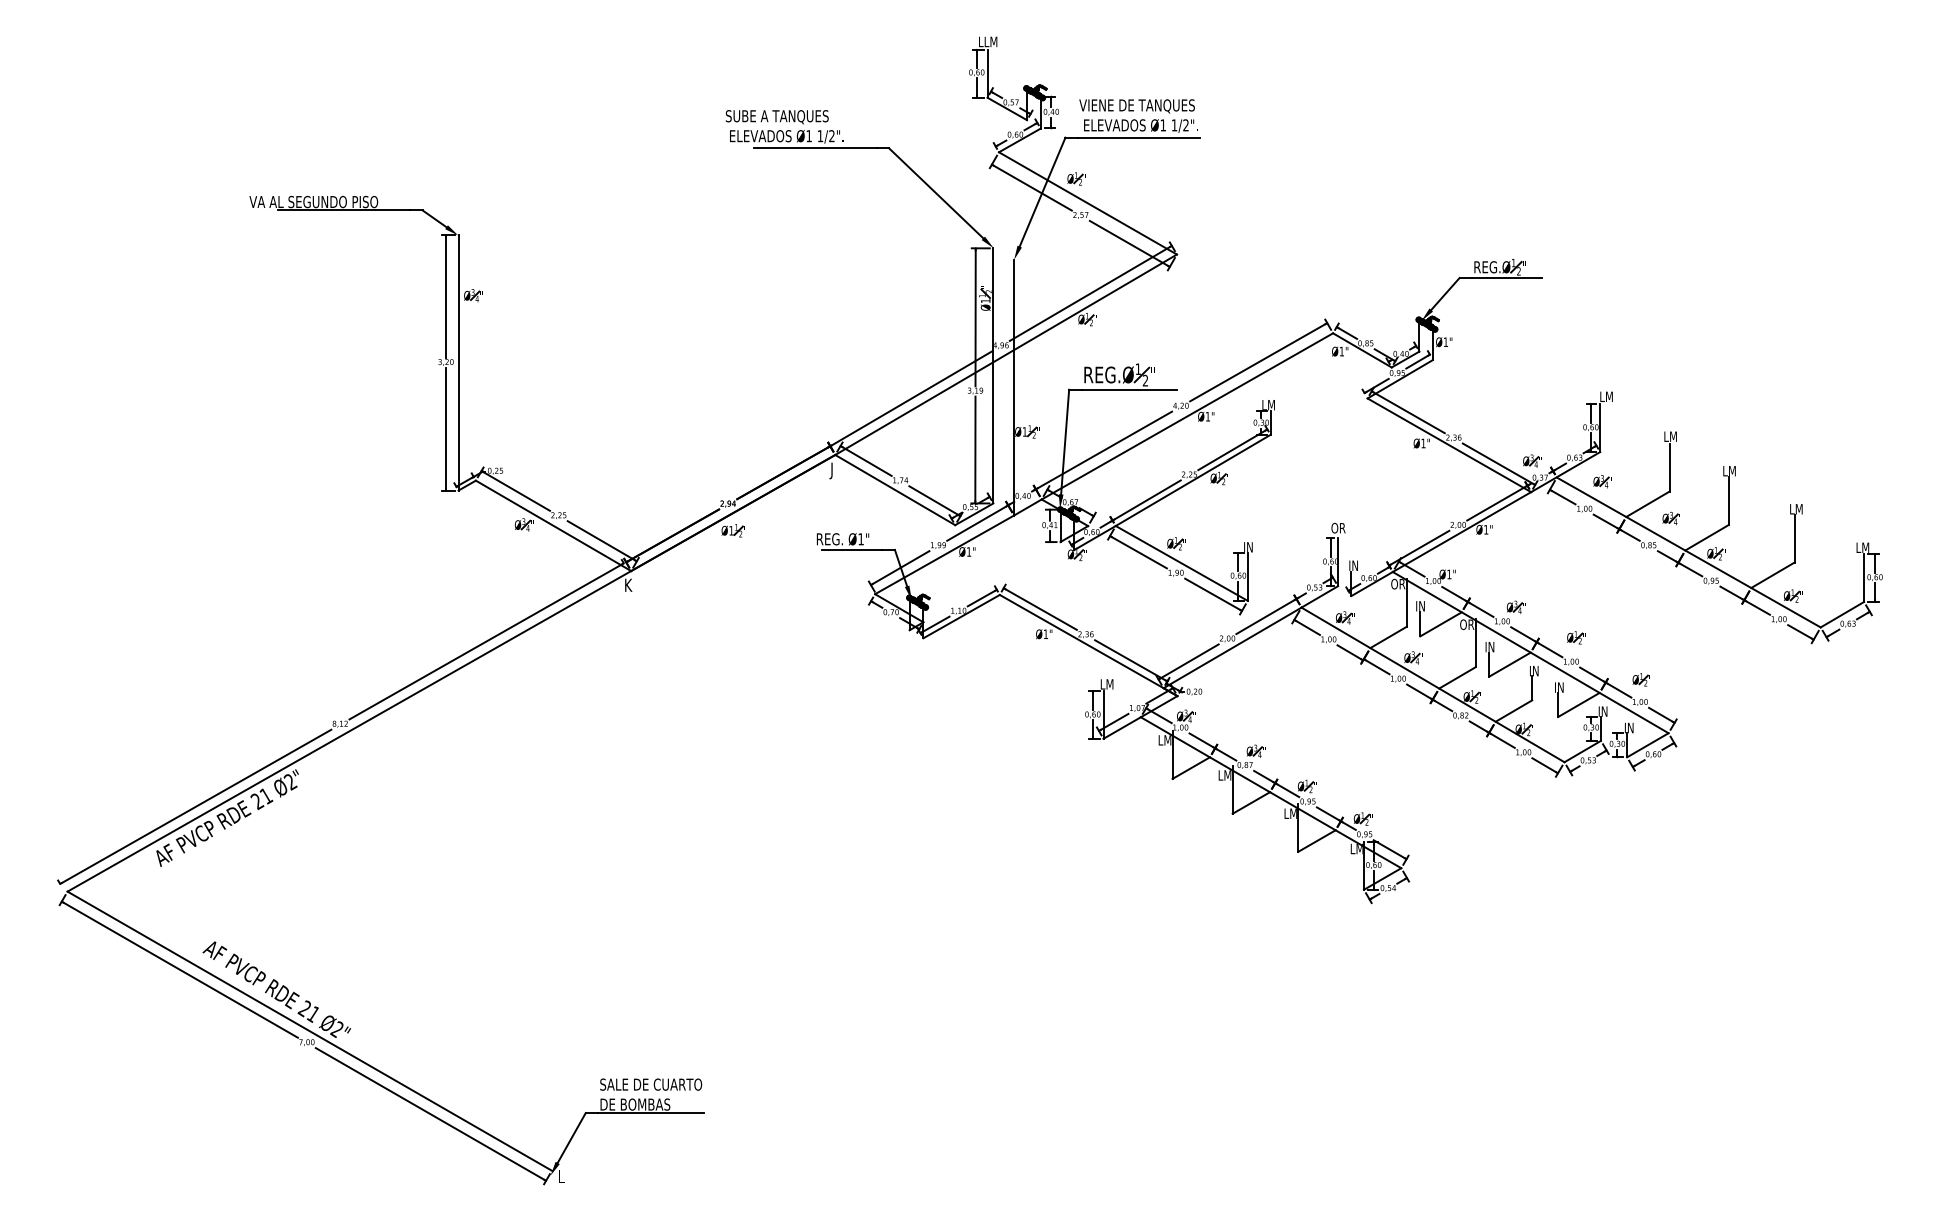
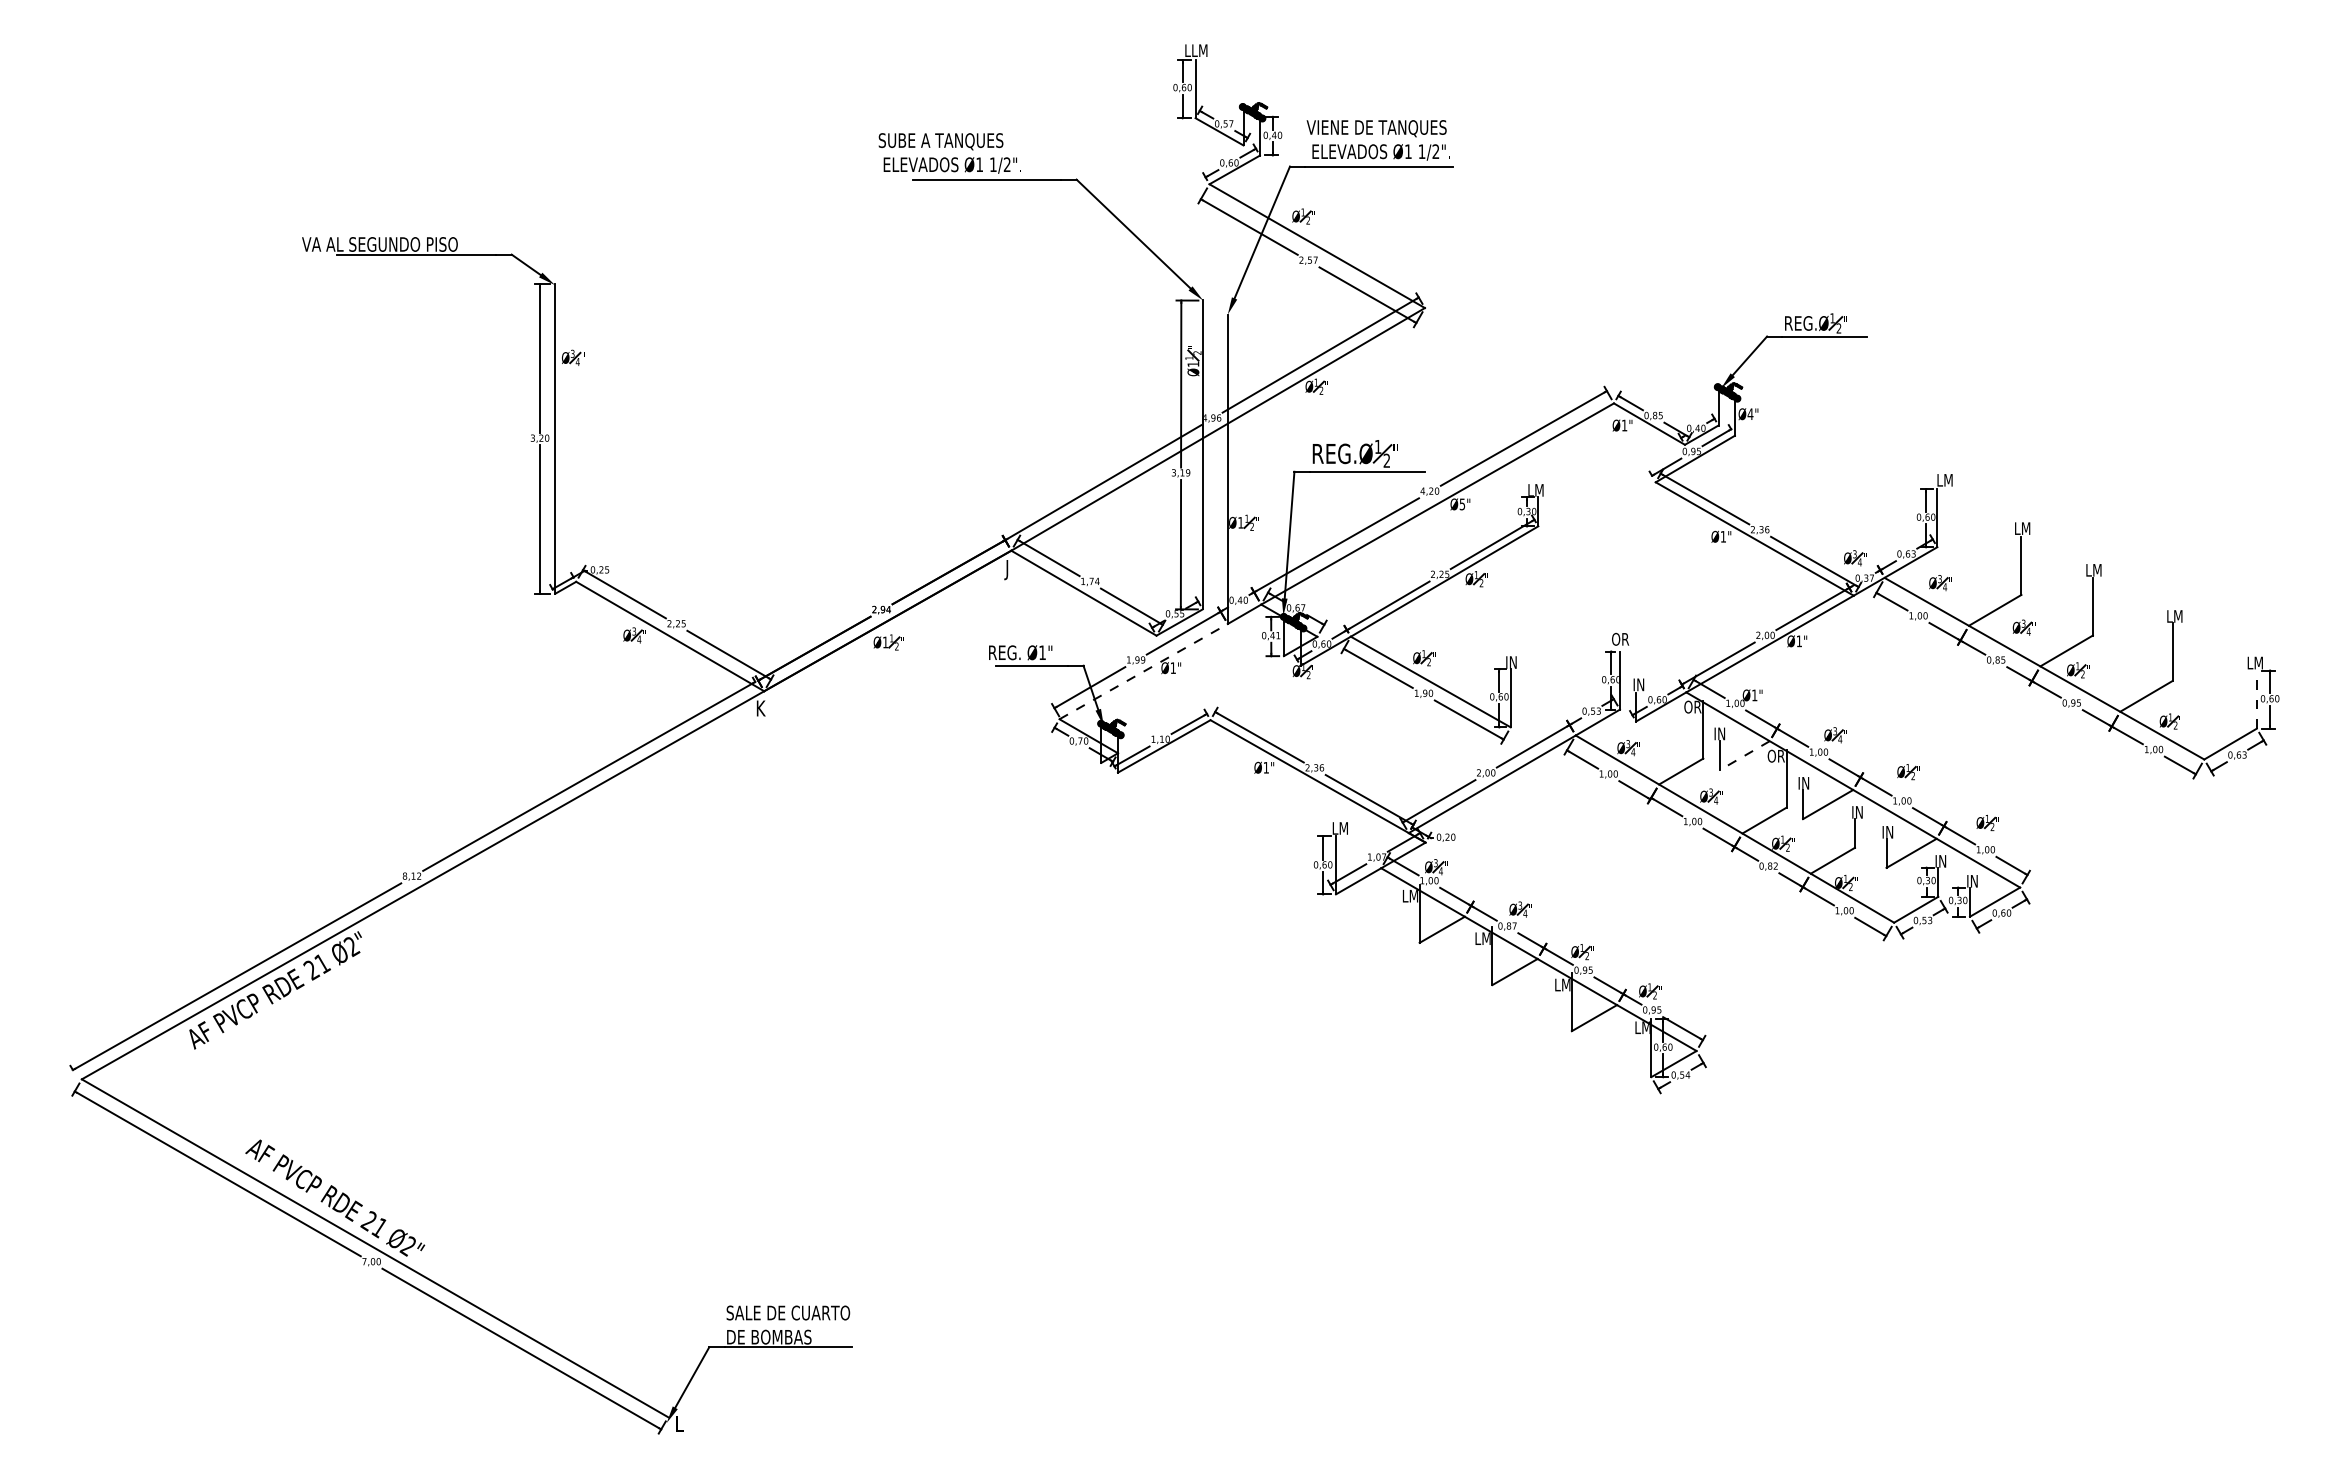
text: (1445, 341) -> (1750, 413), Ø1" -> Ø4"
text: (1207, 416) -> (1462, 504), Ø1" -> Ø5"
line: (944, 554) -> (1143, 671), solid -> dashed
line: (1863, 577) -> (2256, 699), solid -> dashed
line: (1440, 624) -> (1744, 756), solid -> dashed

